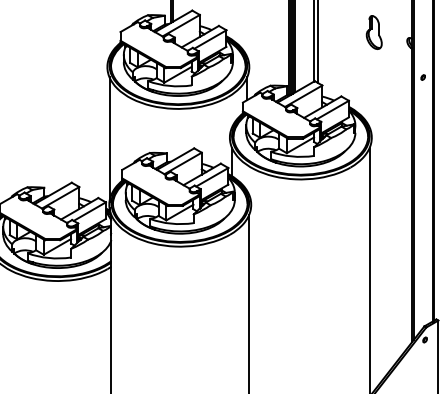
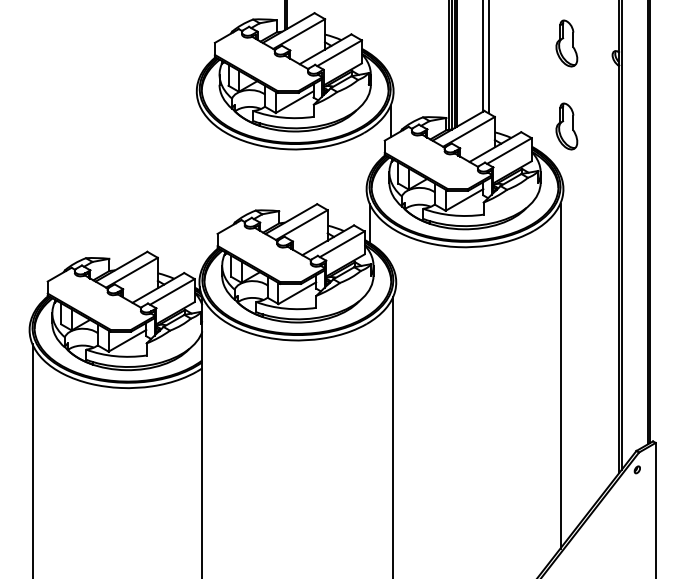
part: (423, 77) -> (634, 105), removed
part: (374, 92) -> (566, 126), added
line: (109, 139) -> (199, 191), removed

